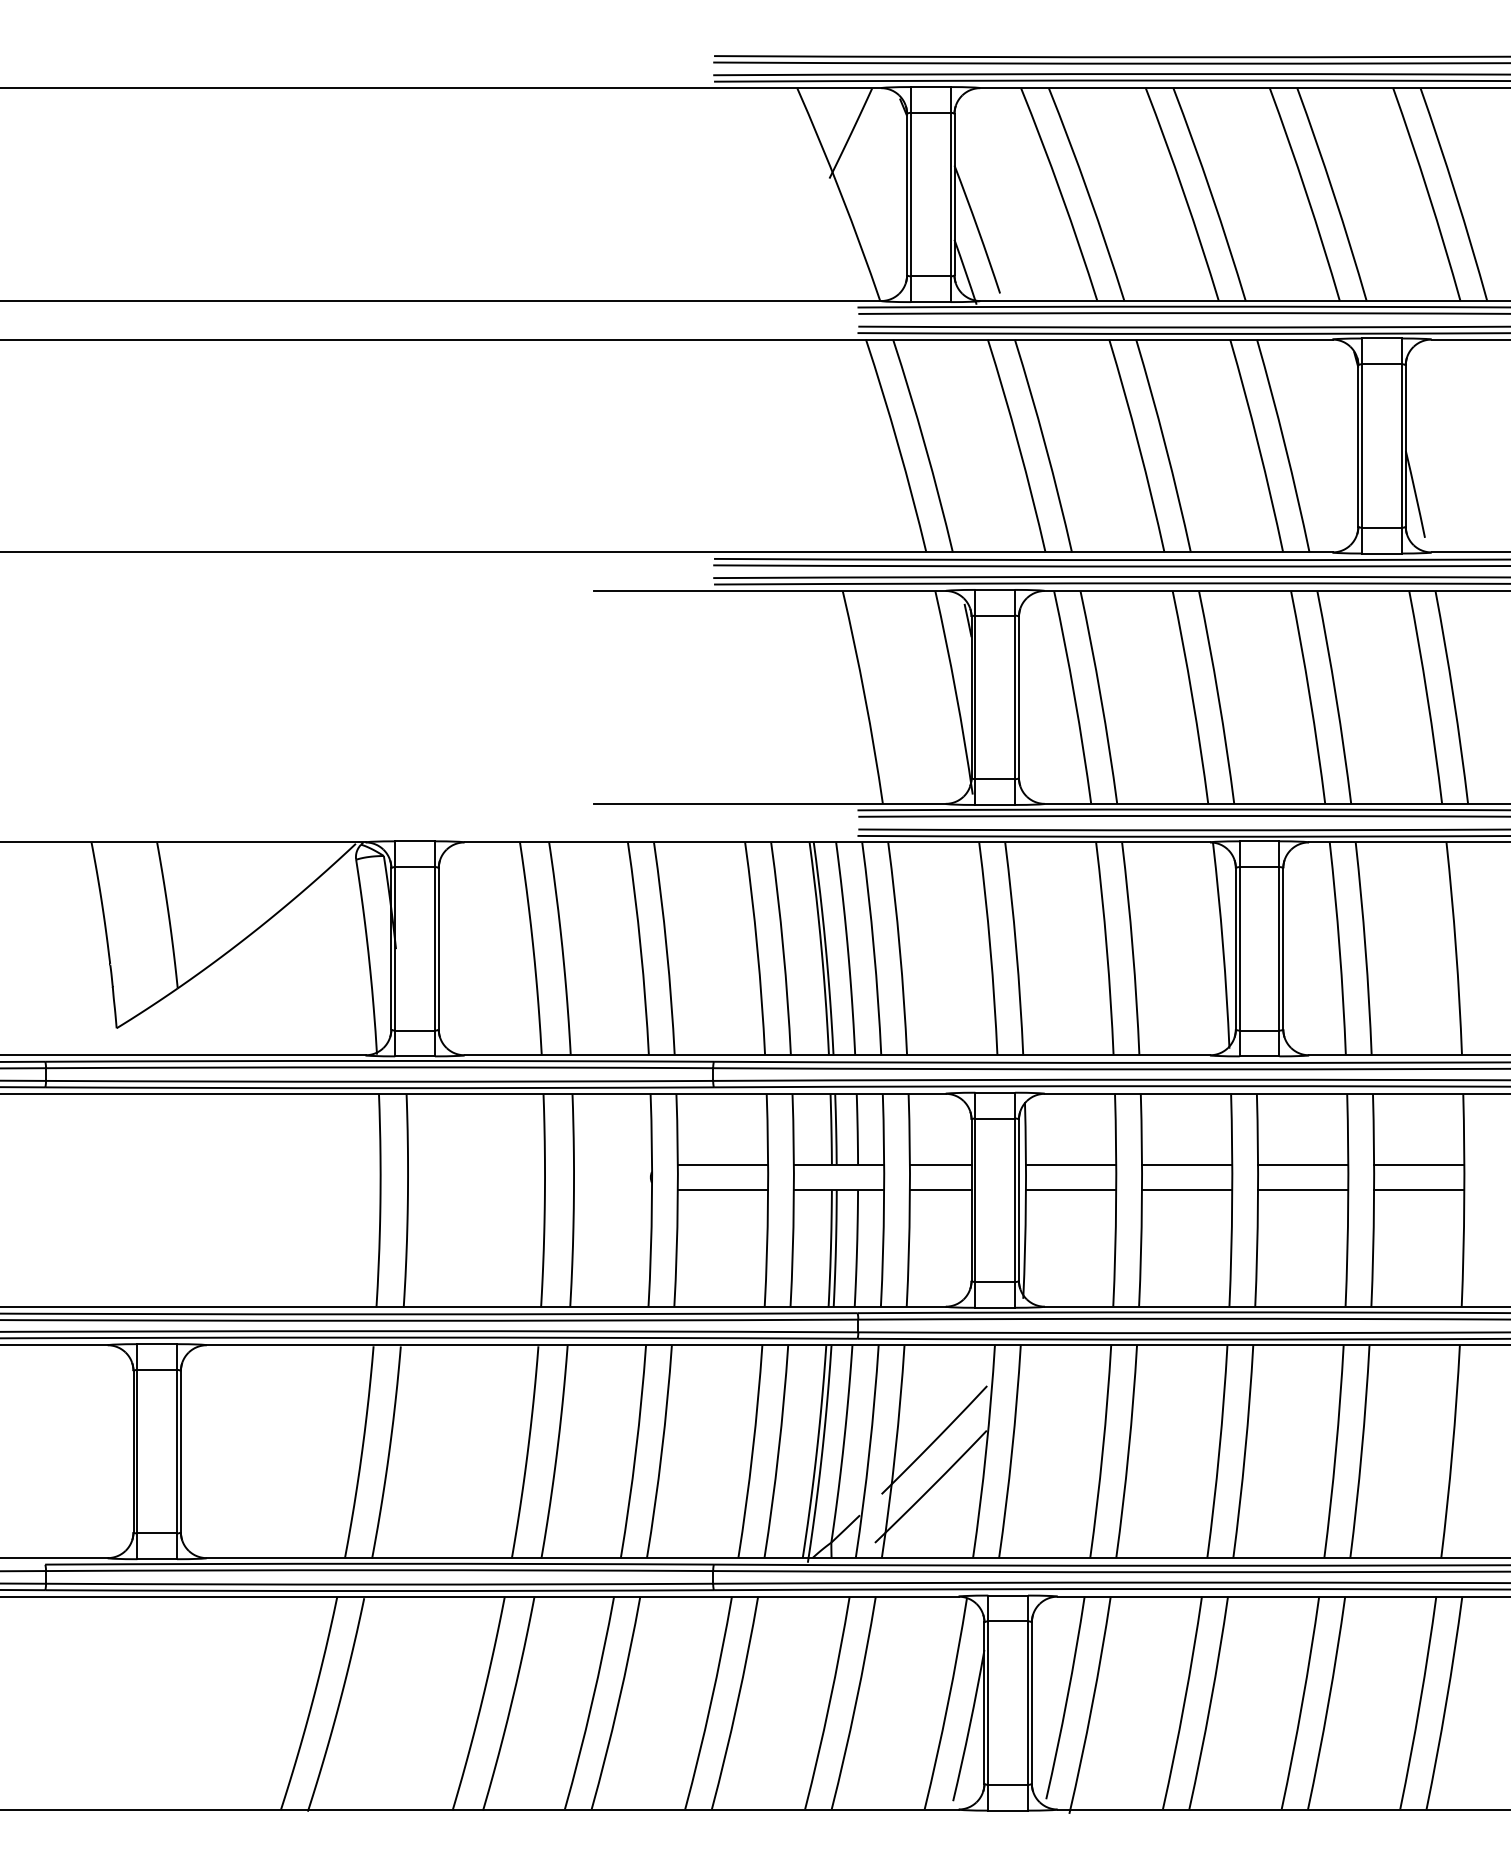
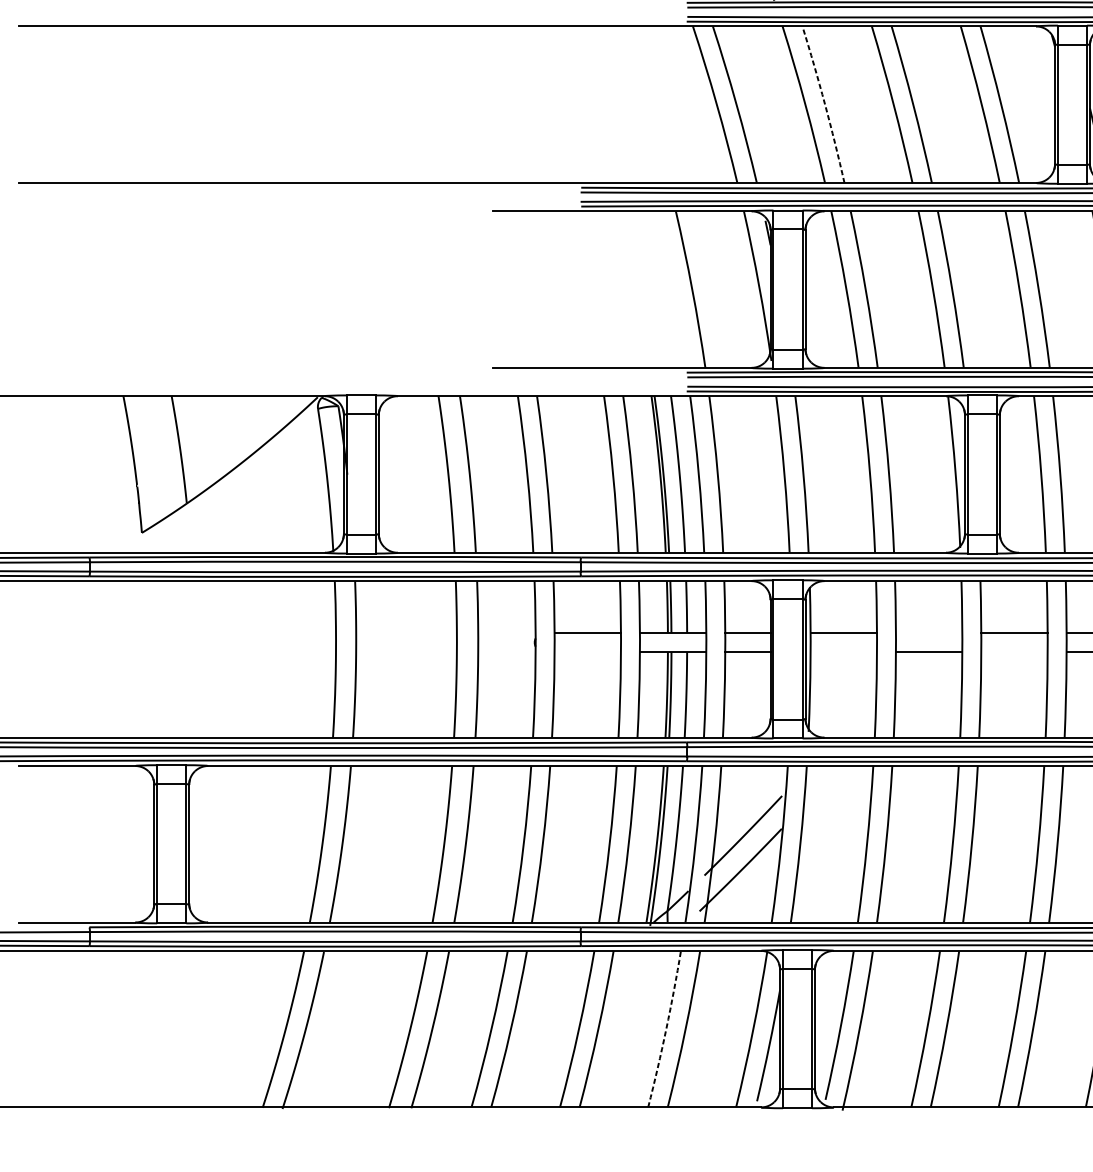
arc: (1045, 445) -> (824, 104), solid -> dashed
line: (1187, 1164) -> (929, 633), removed
line: (722, 1190) -> (587, 652), removed
line: (1070, 1190) -> (843, 652), removed
line: (1303, 1190) -> (1014, 652), removed
arc: (829, 1703) -> (666, 1029), solid -> dashed

